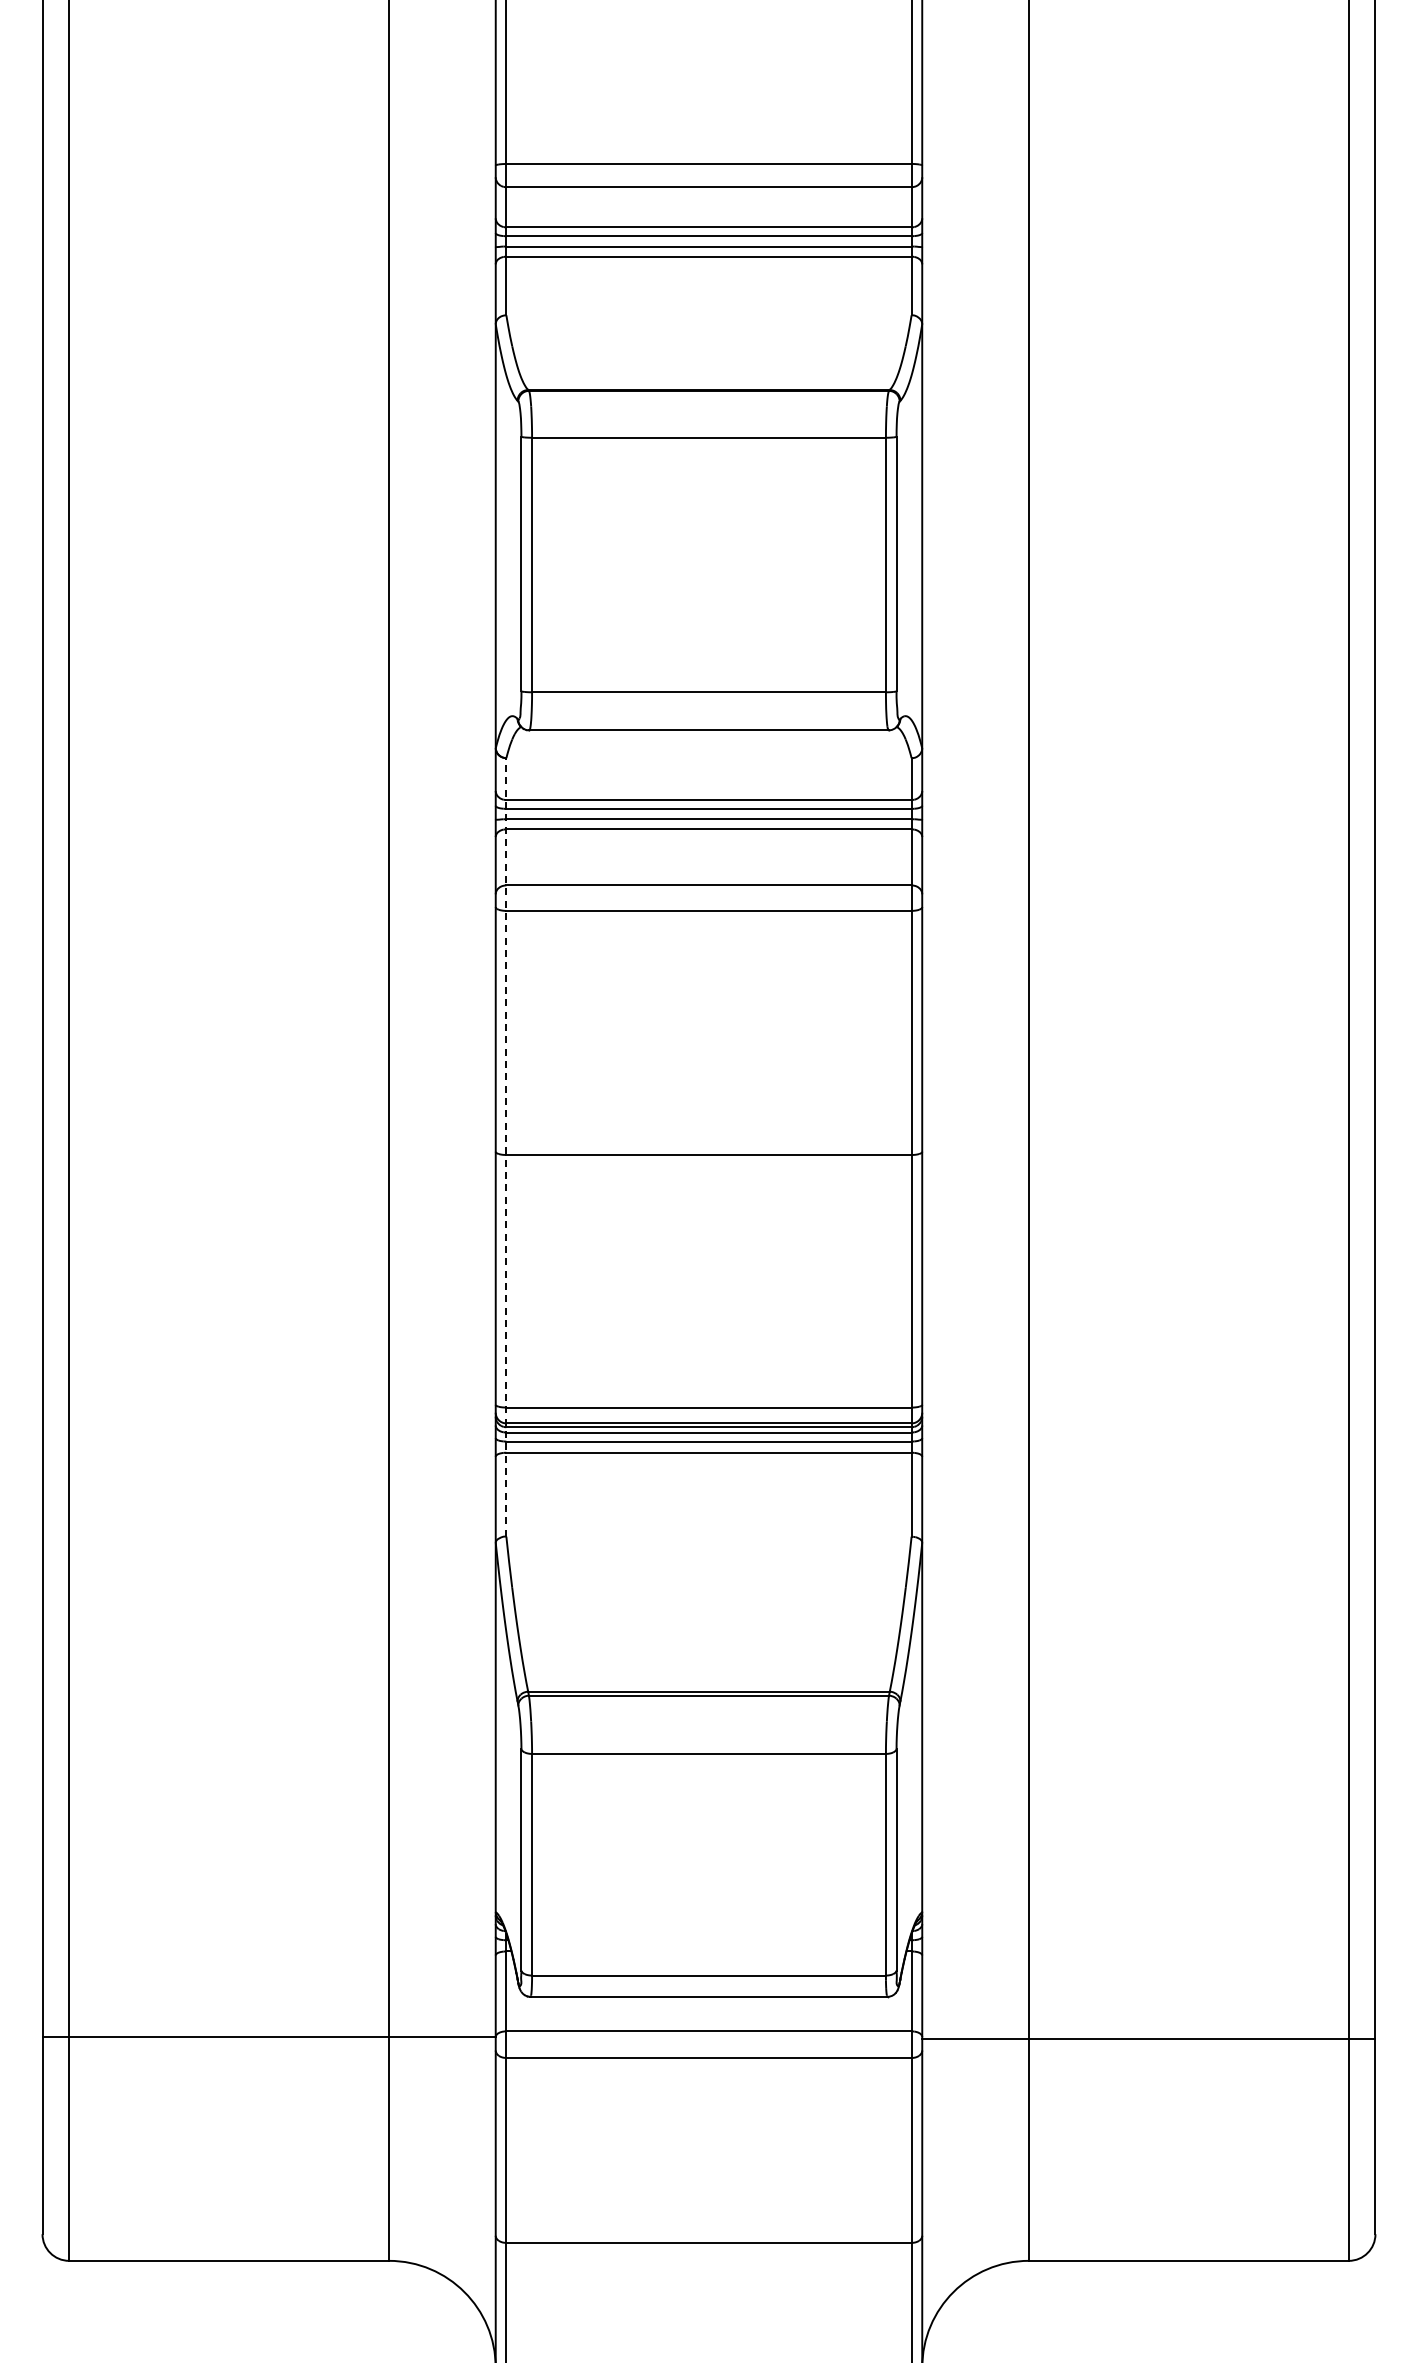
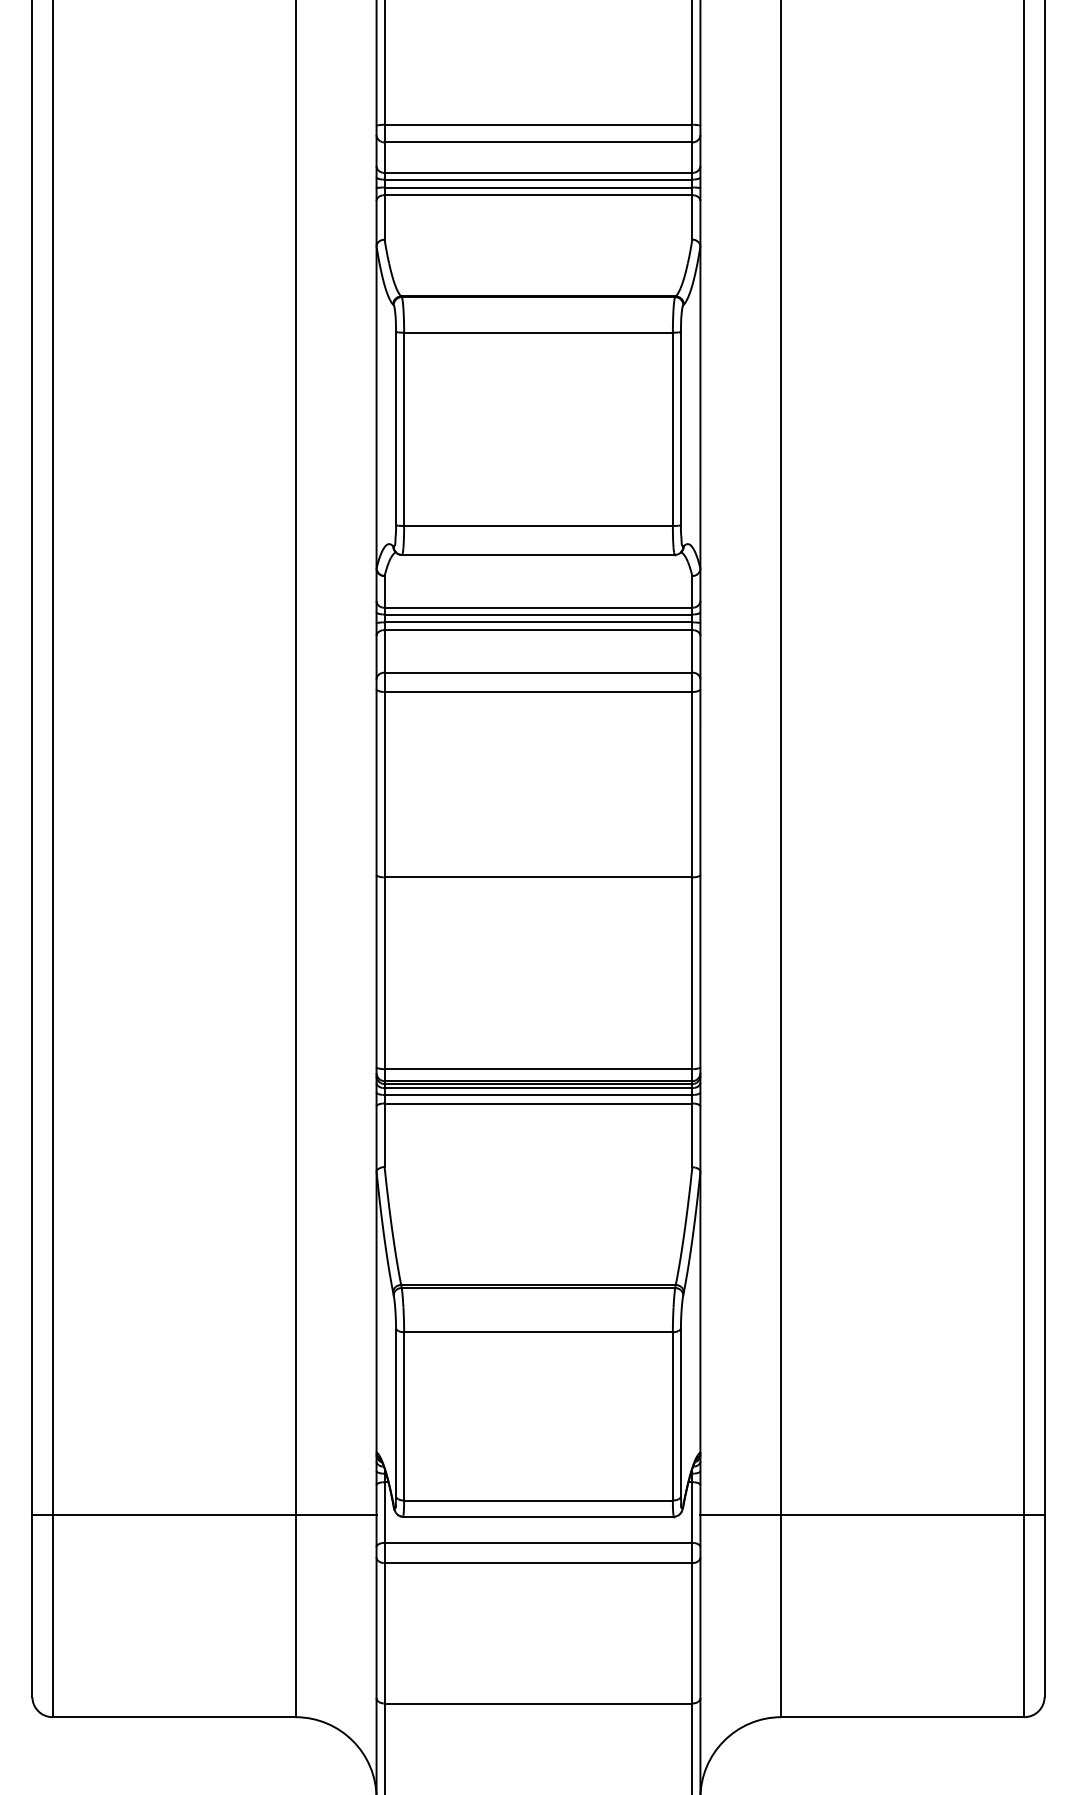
line: (506, 1146) -> (384, 870), dashed -> solid
line: (268, 2037) -> (203, 1514), moved
line: (1148, 2039) -> (872, 1514), moved

